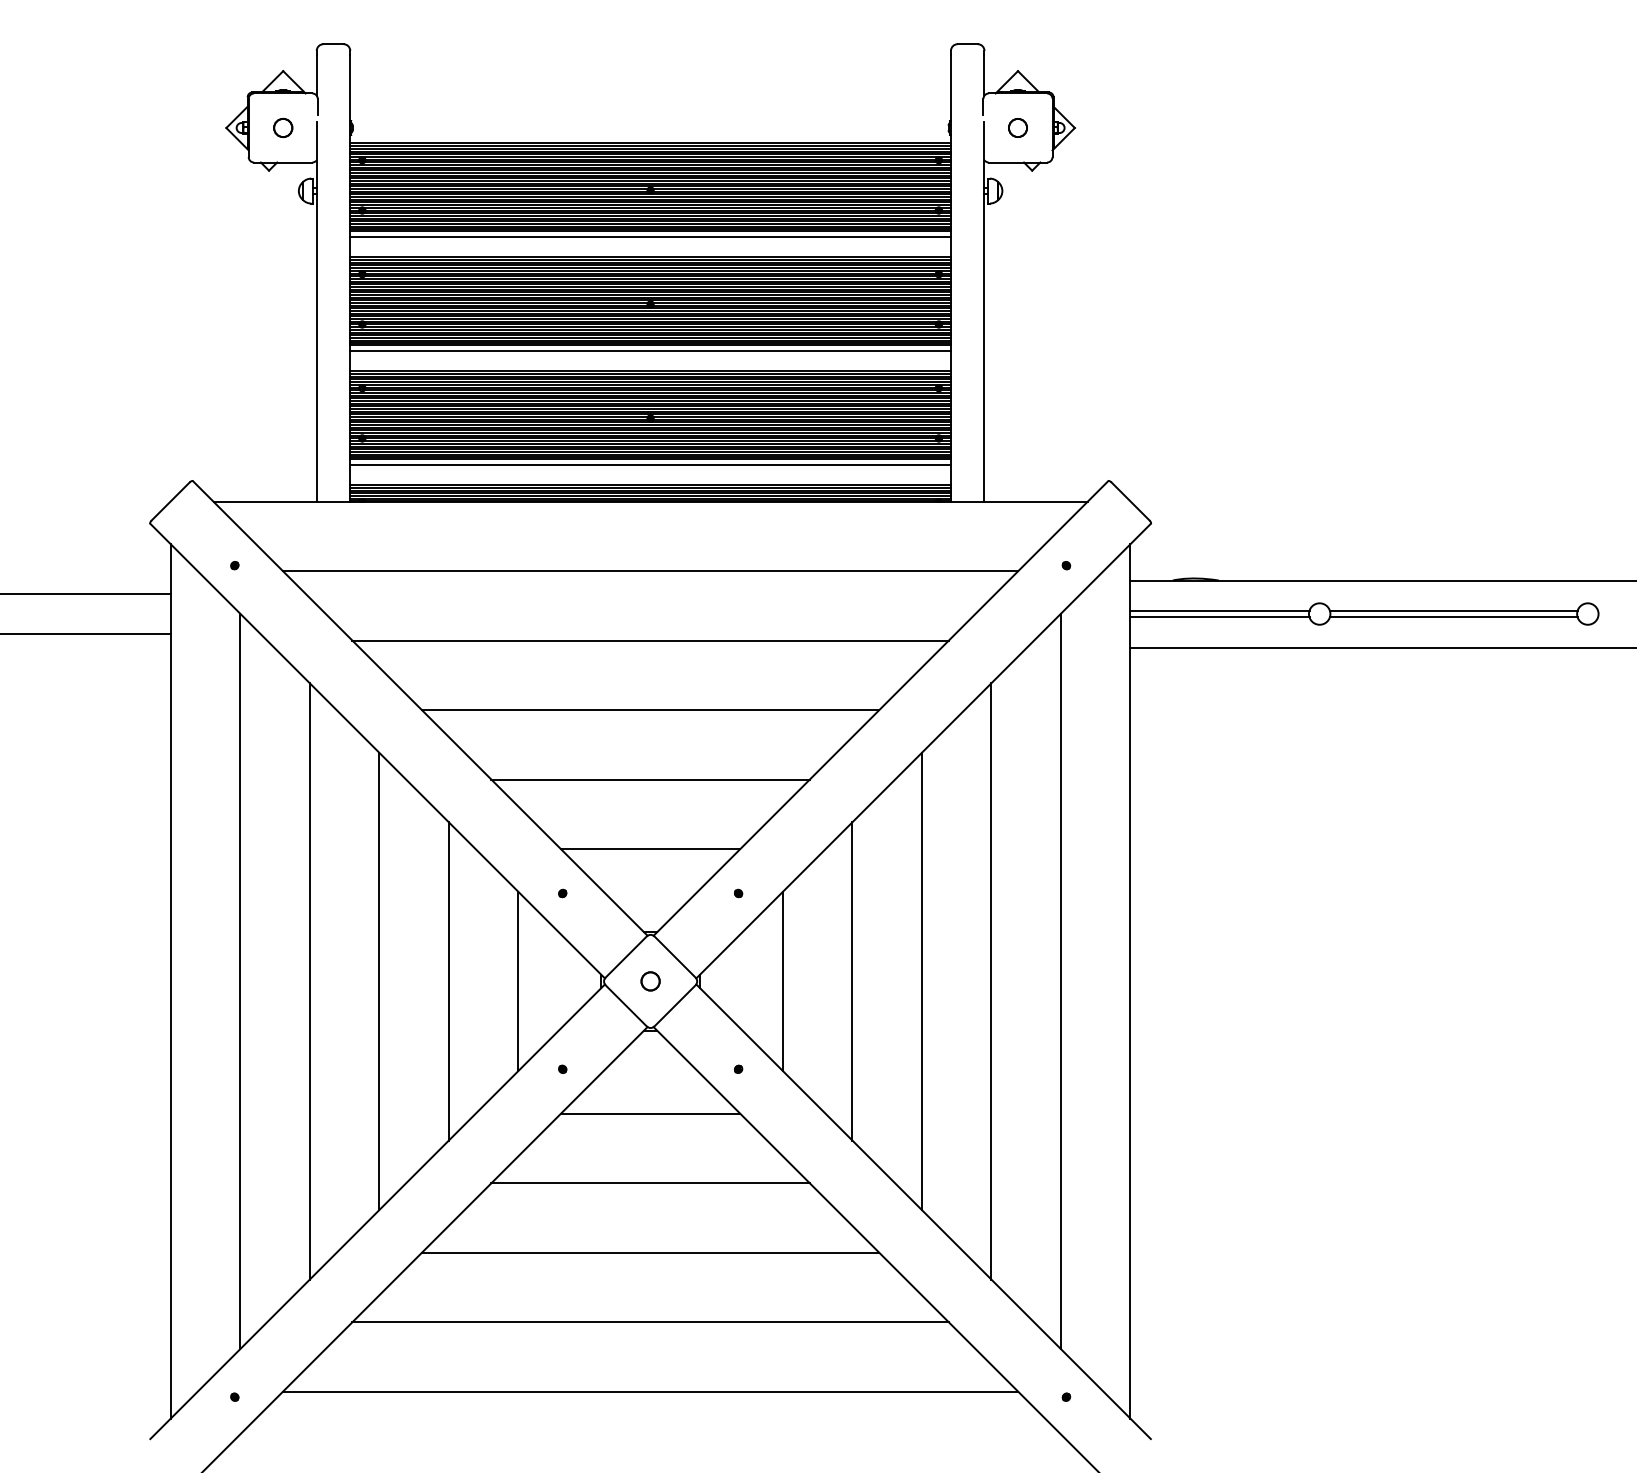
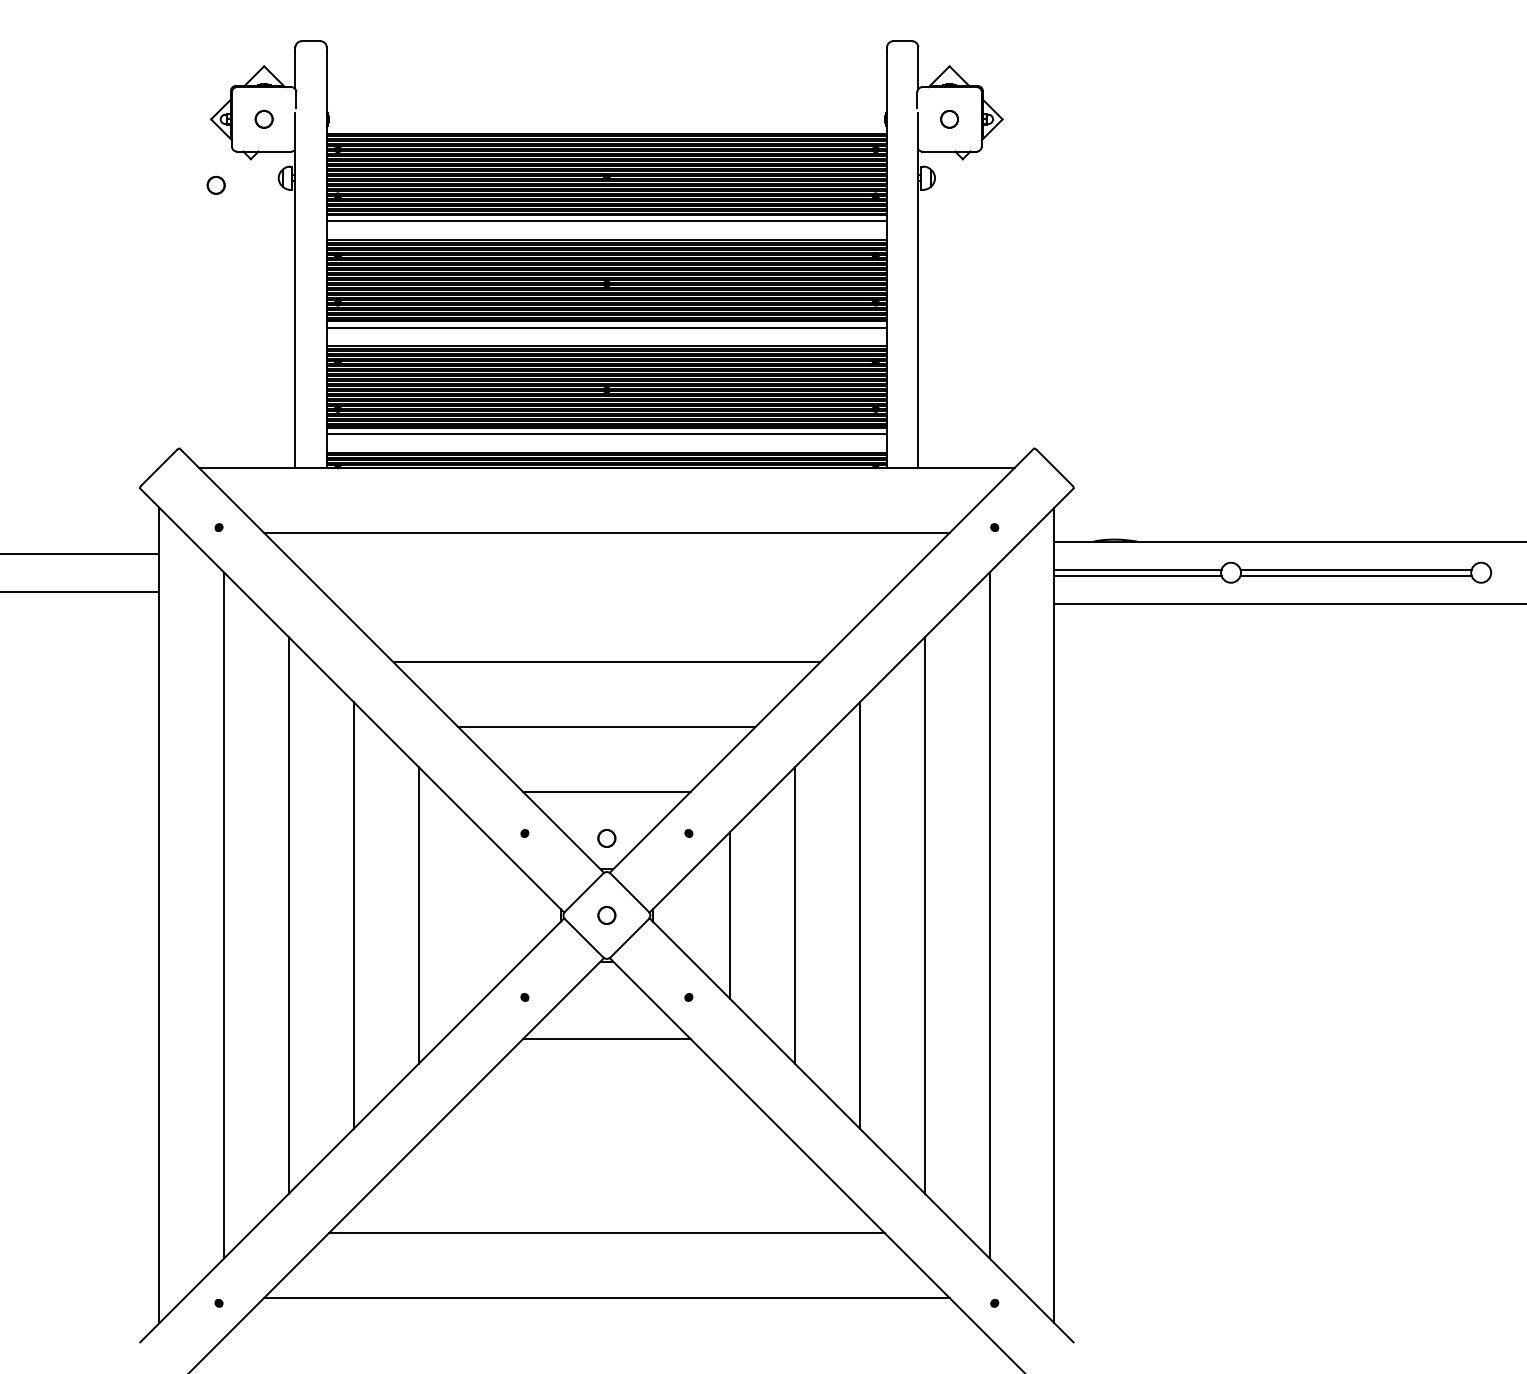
circle: (231, 197) -> (215, 184), added
line: (650, 640) -> (606, 597), removed
circle: (650, 898) -> (606, 838), added
line: (518, 981) -> (483, 915), removed
line: (650, 1182) -> (606, 1103), removed
line: (650, 1252) -> (606, 1168), removed

